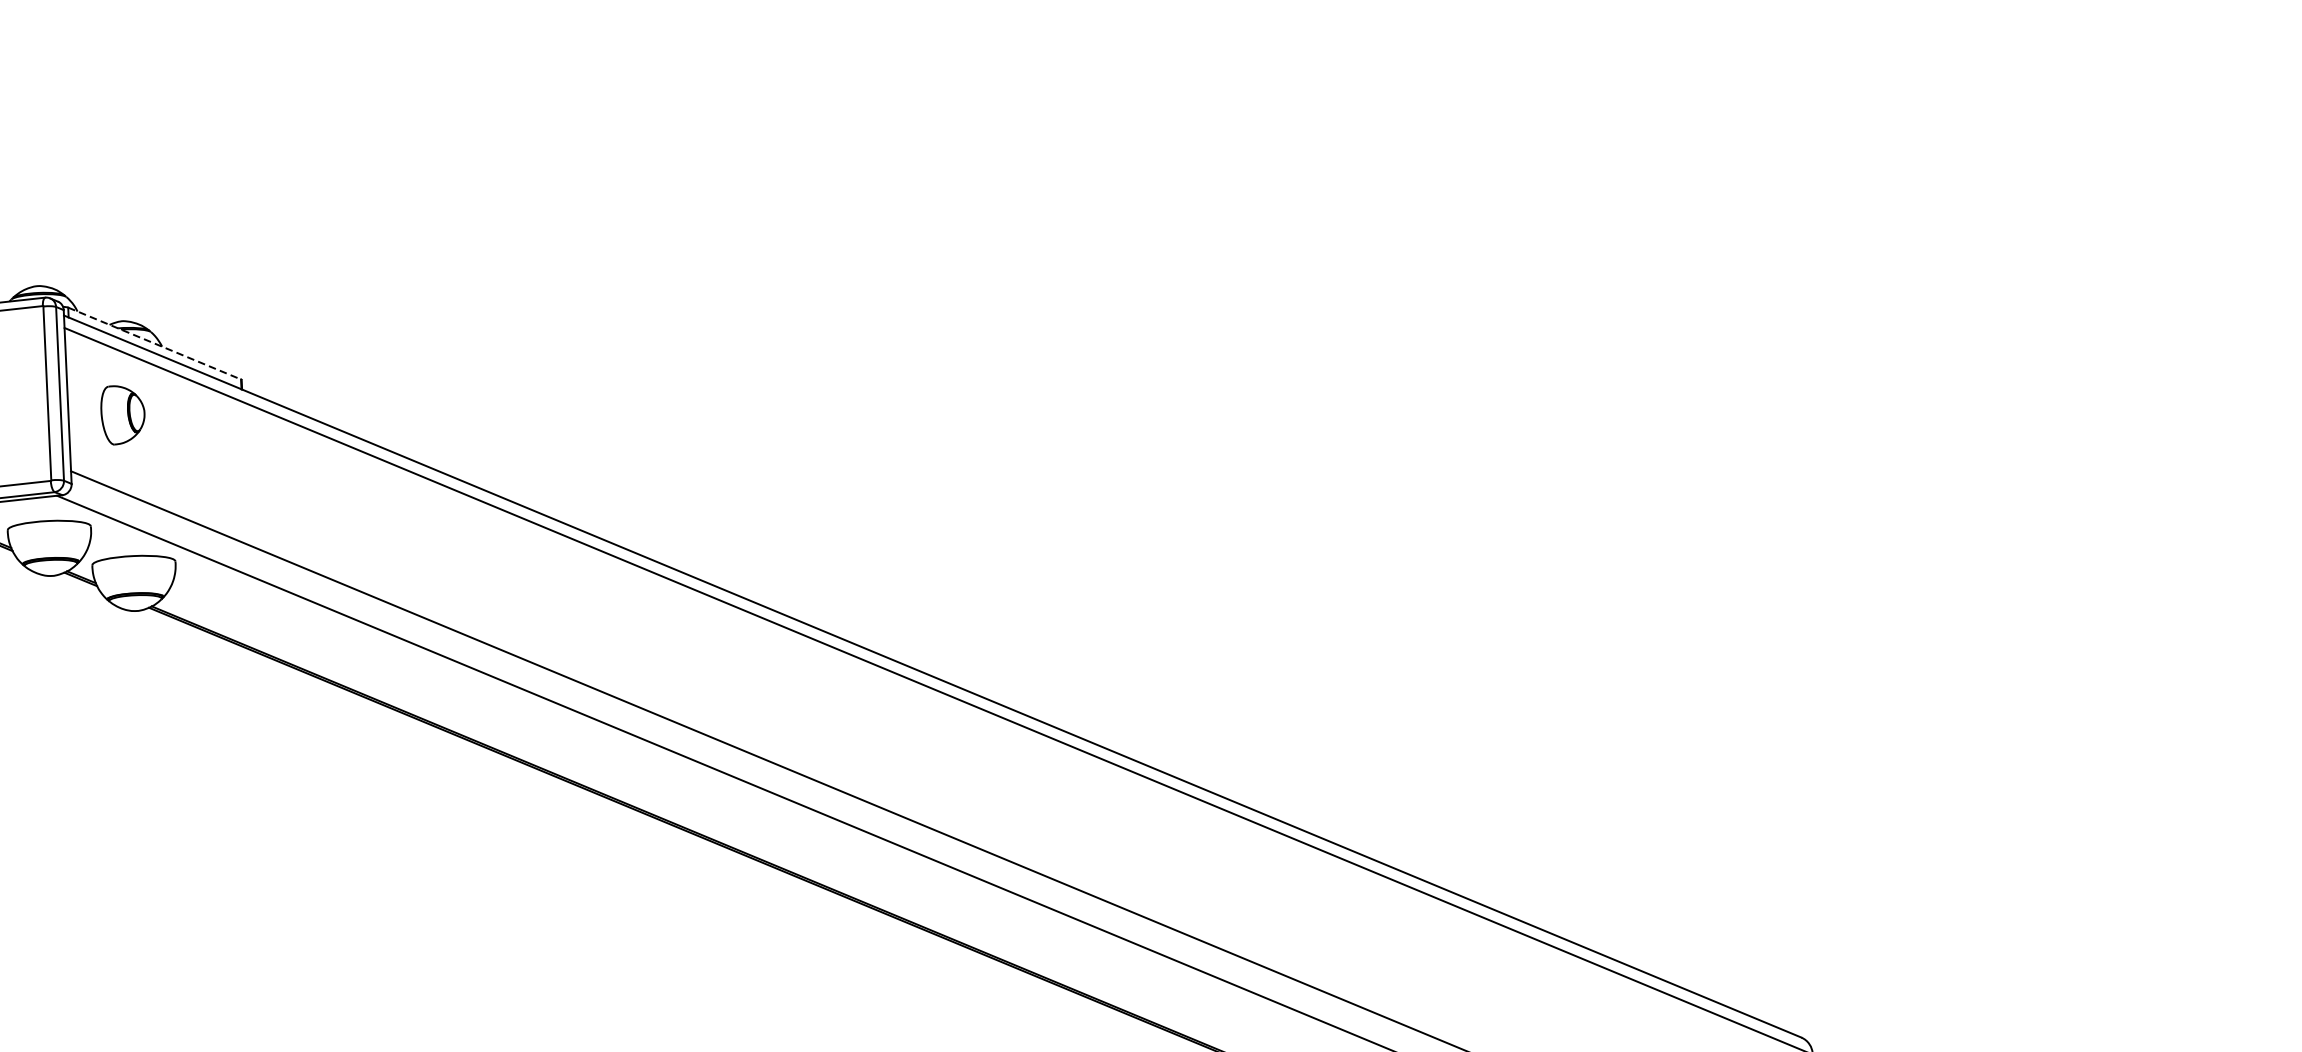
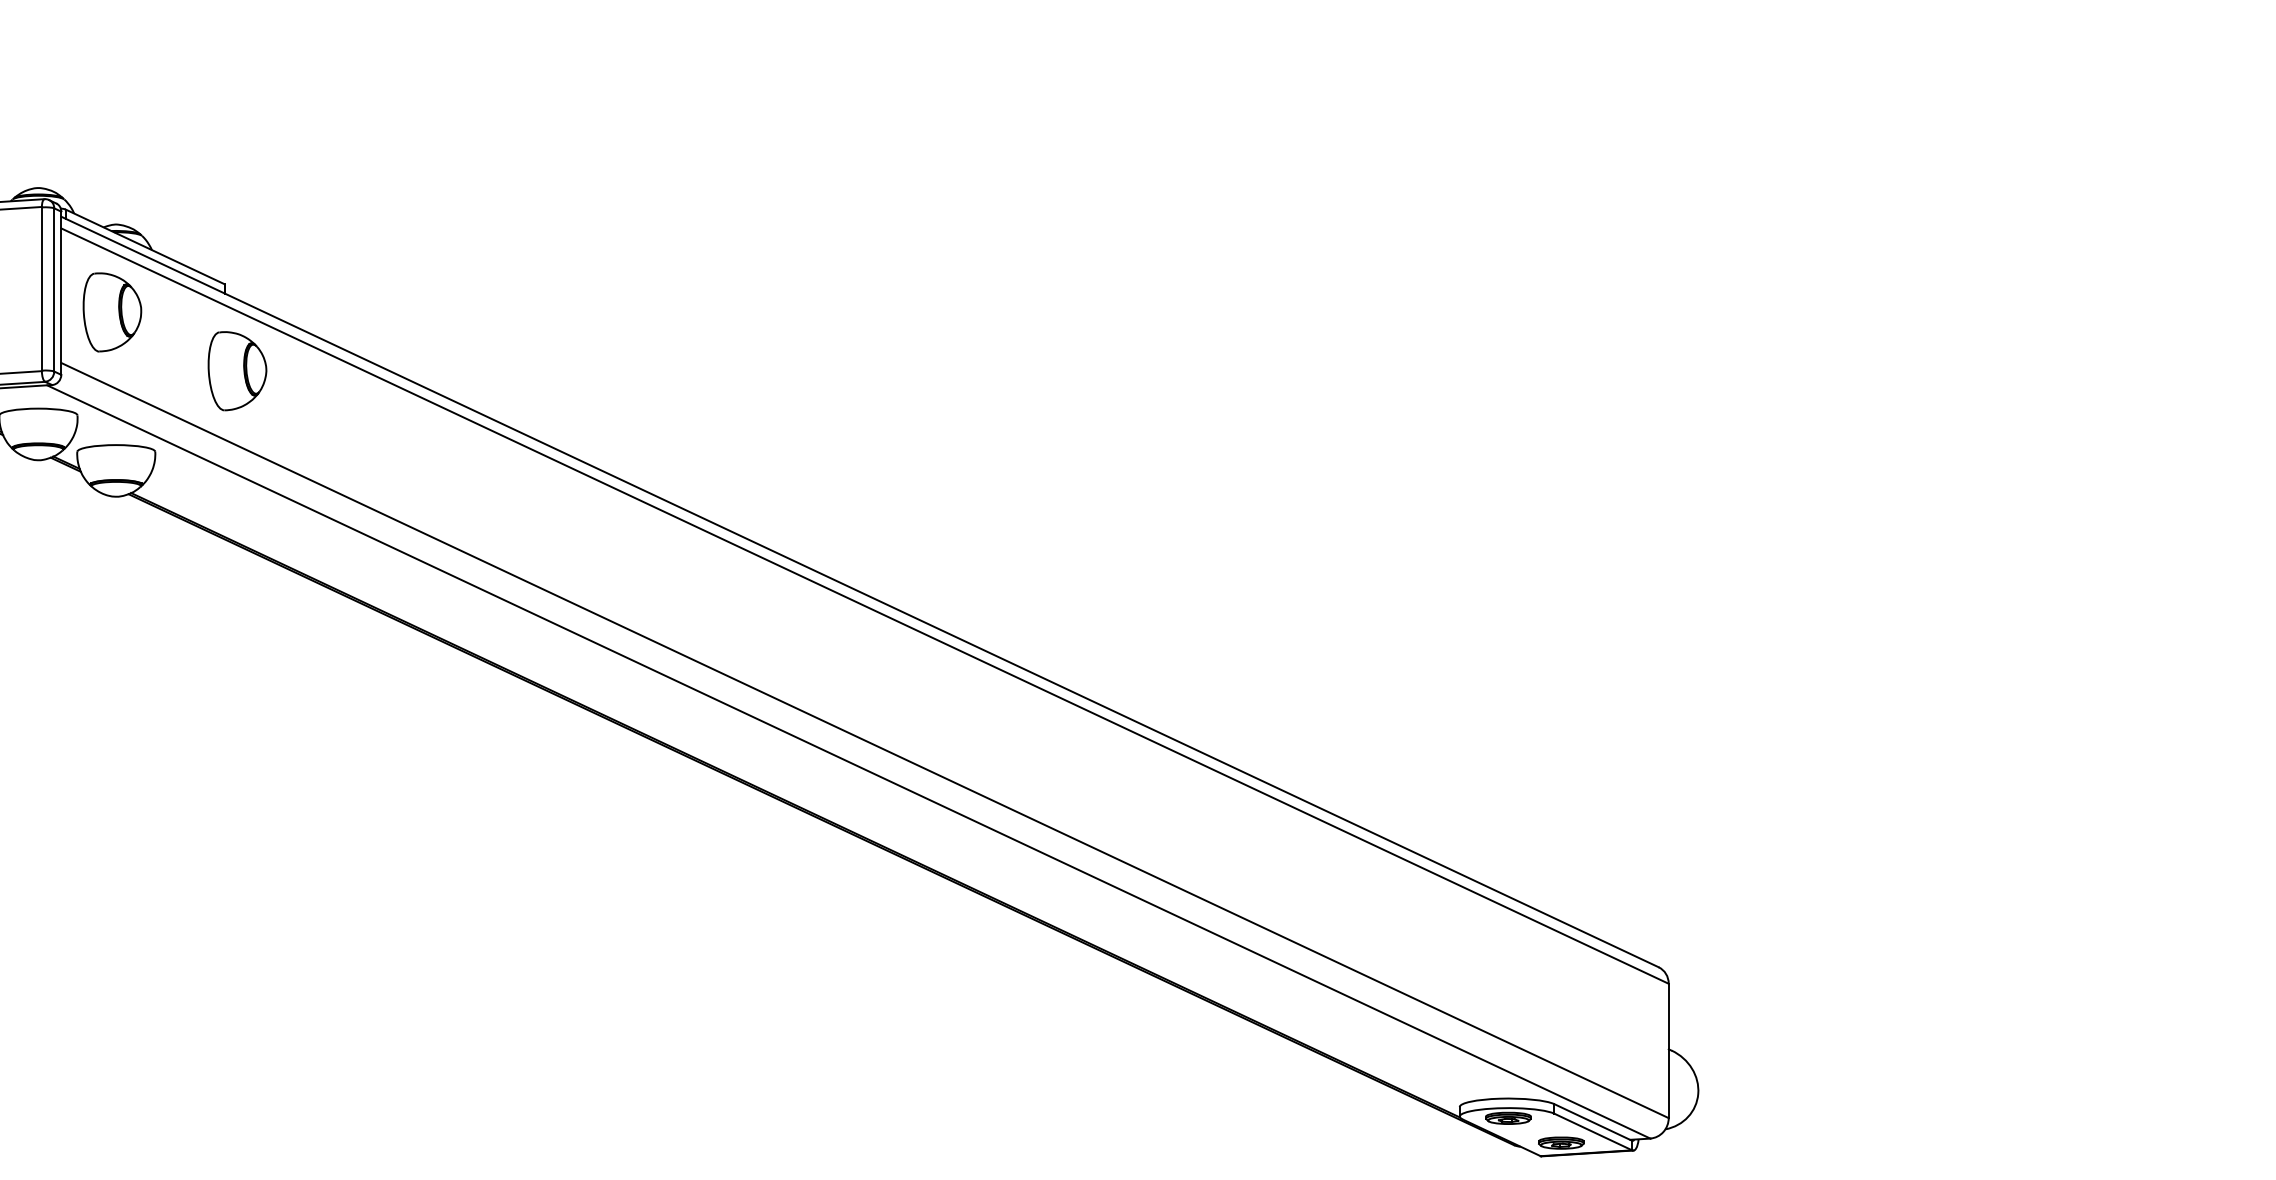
line: (155, 343) -> (145, 246), dashed -> solid
part: (123, 415) -> (112, 312), size x1.43
part: (259, 471) -> (237, 371), added

